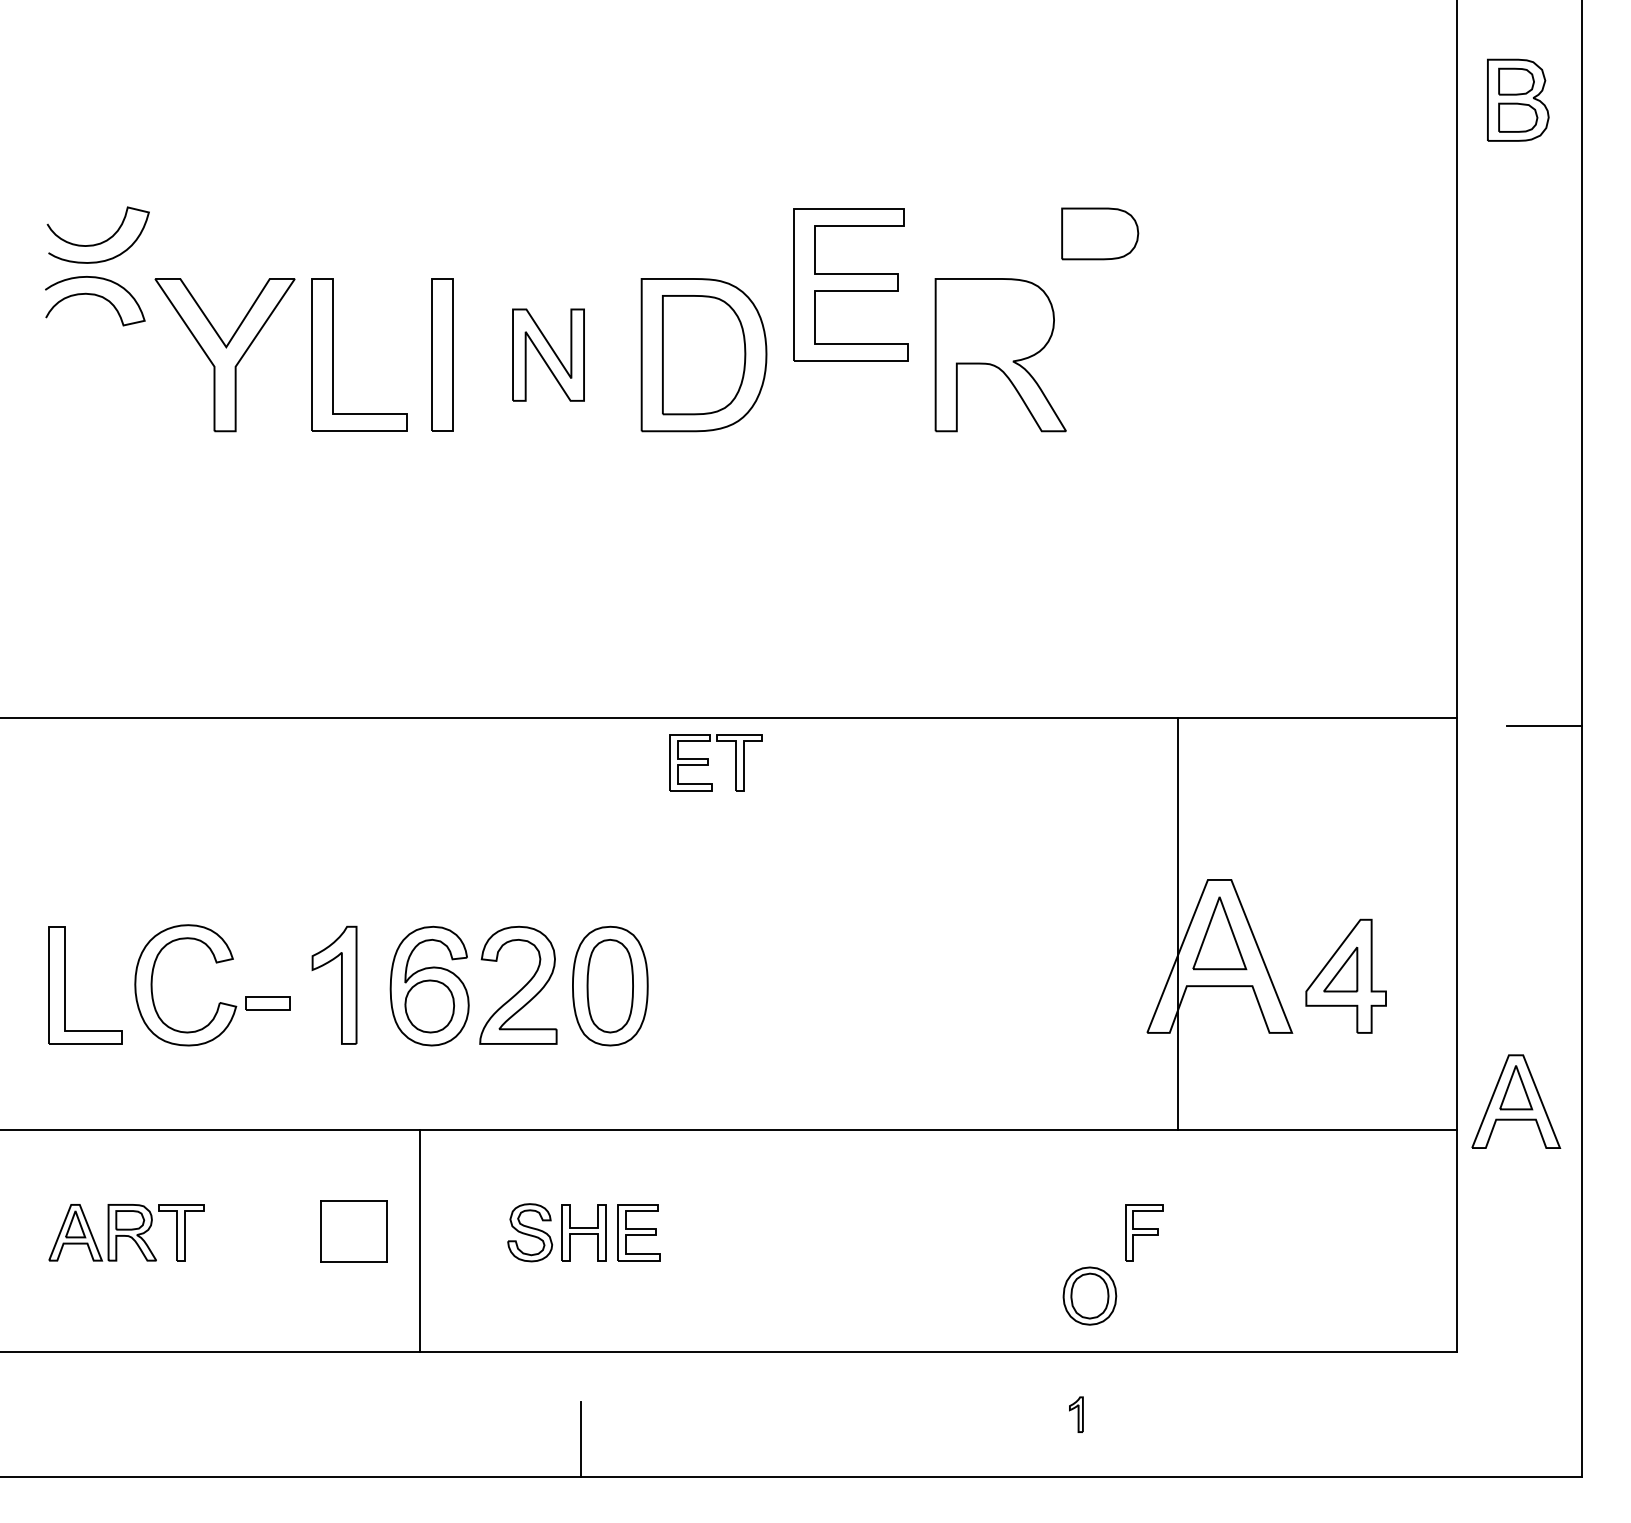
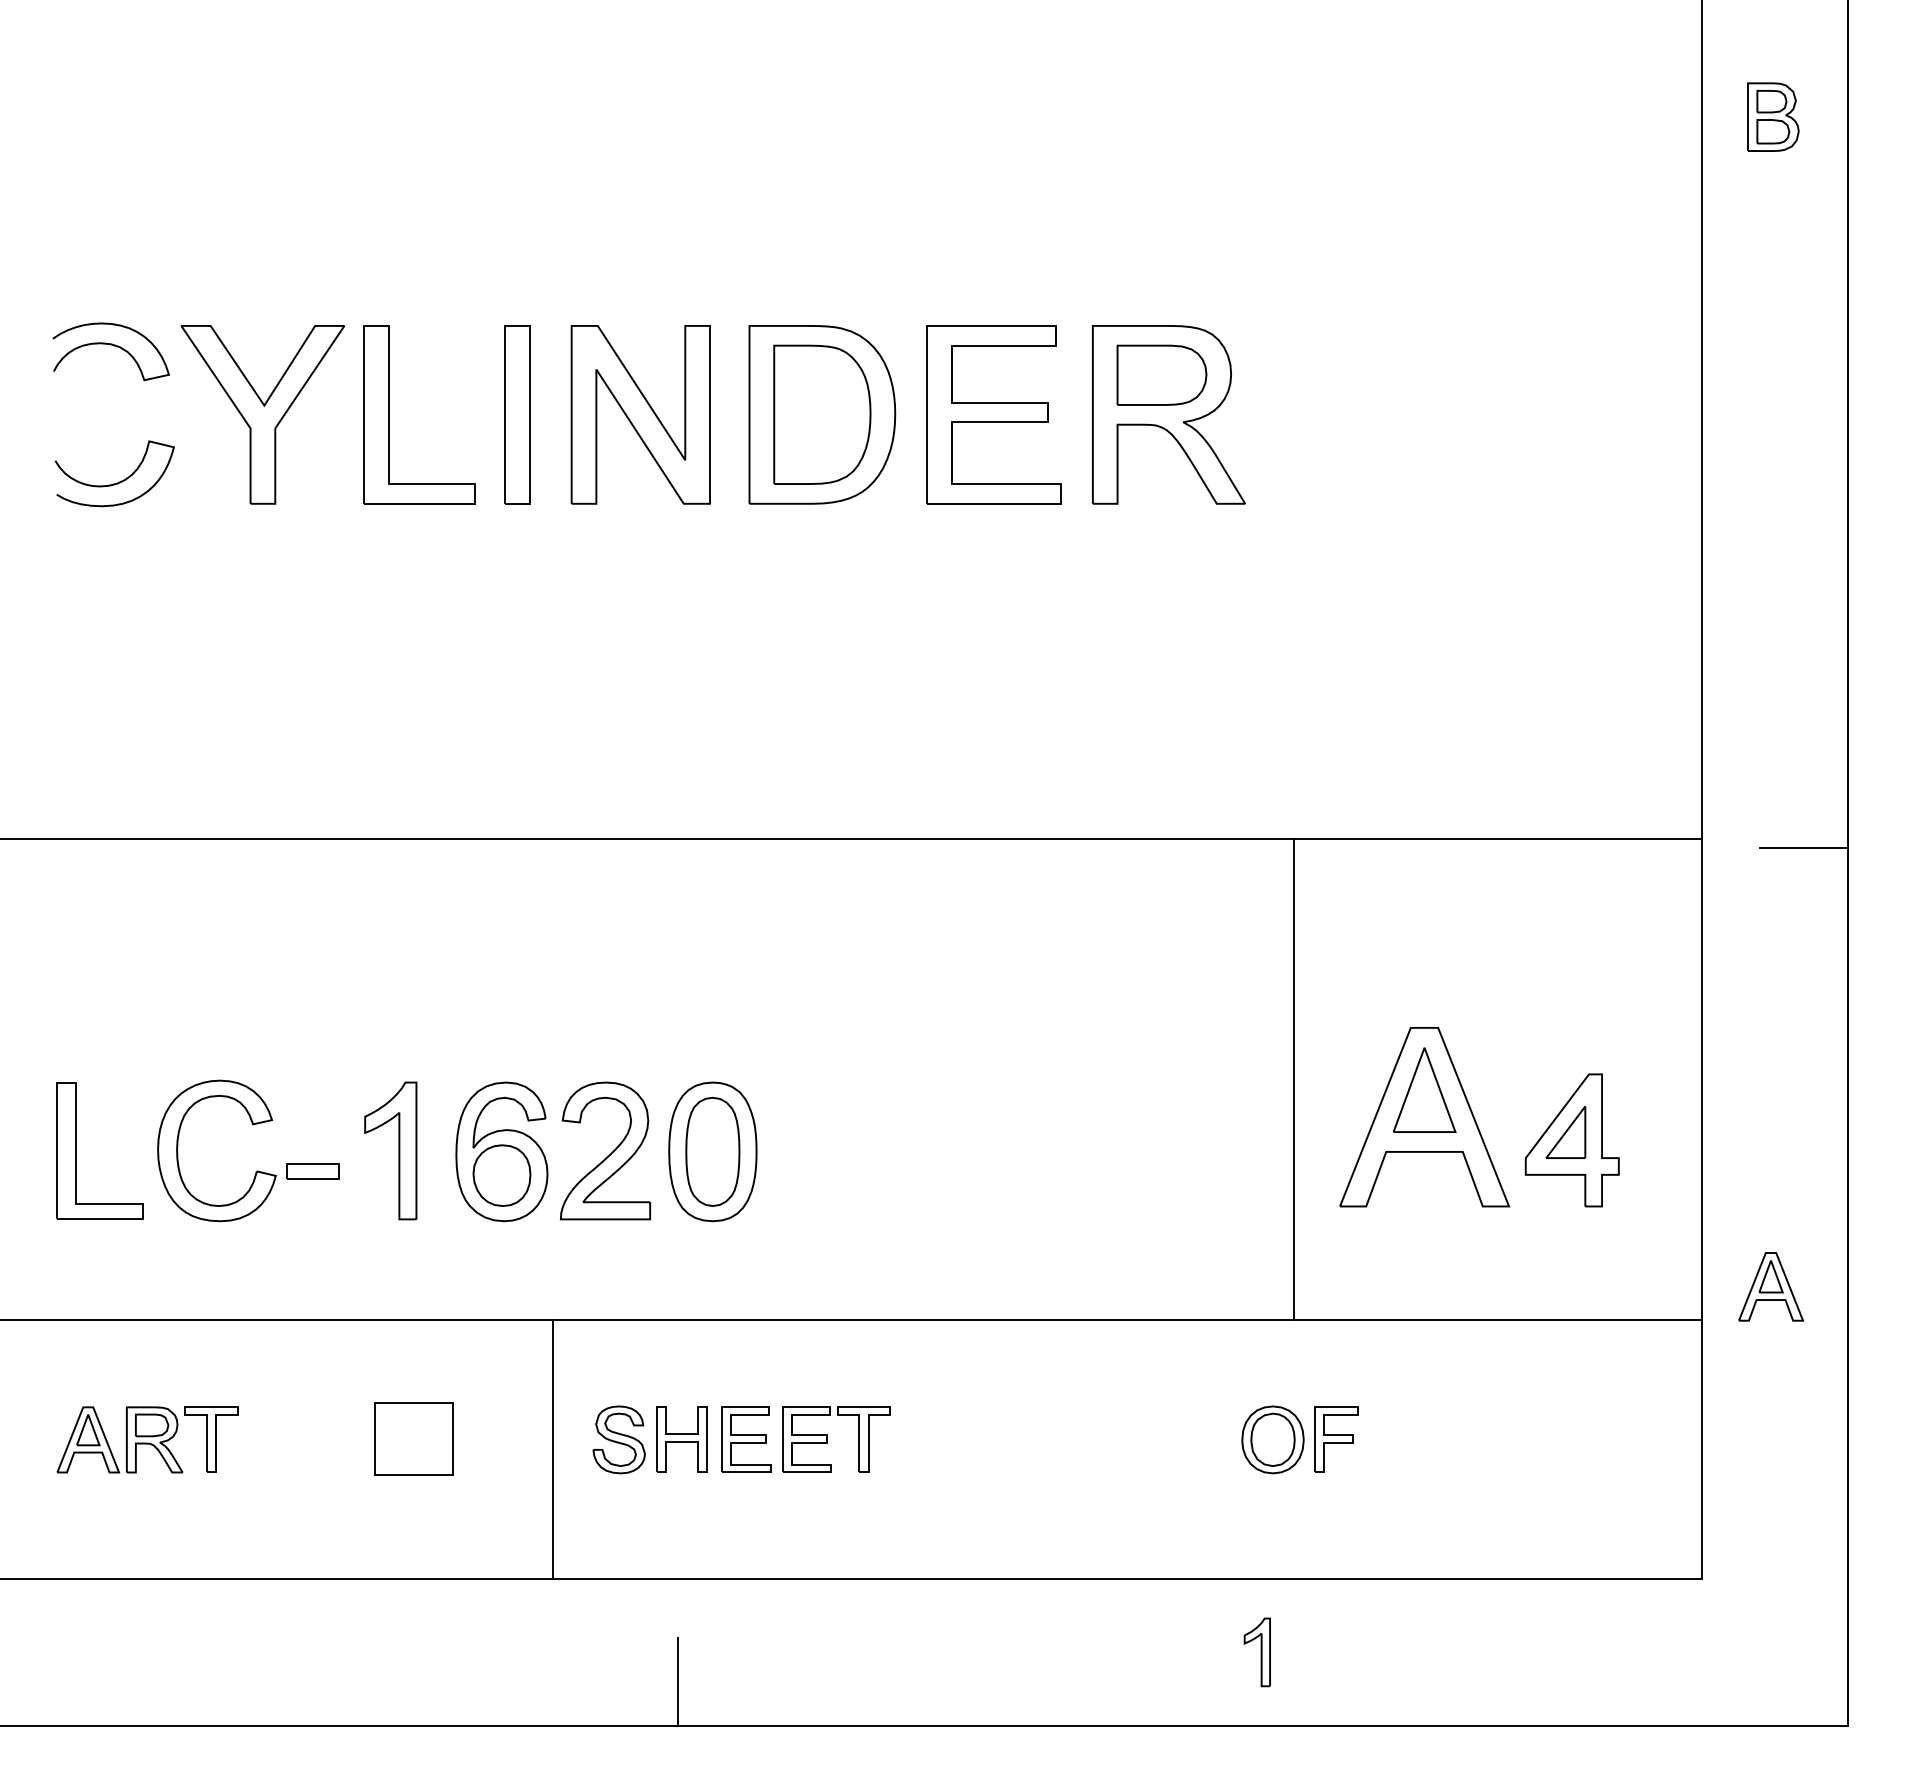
part: (1518, 99) -> (1773, 116), size x0.71
part: (1099, 233) -> (1161, 374), moved
curve: (99, 242) -> (116, 482), moved
part: (850, 284) -> (993, 414), moved
part: (548, 354) -> (640, 414), size x1.67
part: (708, 762) -> (827, 1439), moved
line: (1178, 924) -> (1294, 1079), moved
part: (1516, 1101) -> (1771, 1286), size x0.62
line: (419, 1240) -> (553, 1449), moved
part: (1089, 1295) -> (1272, 1439), moved
part: (1075, 1414) -> (1256, 1652), size x1.67

